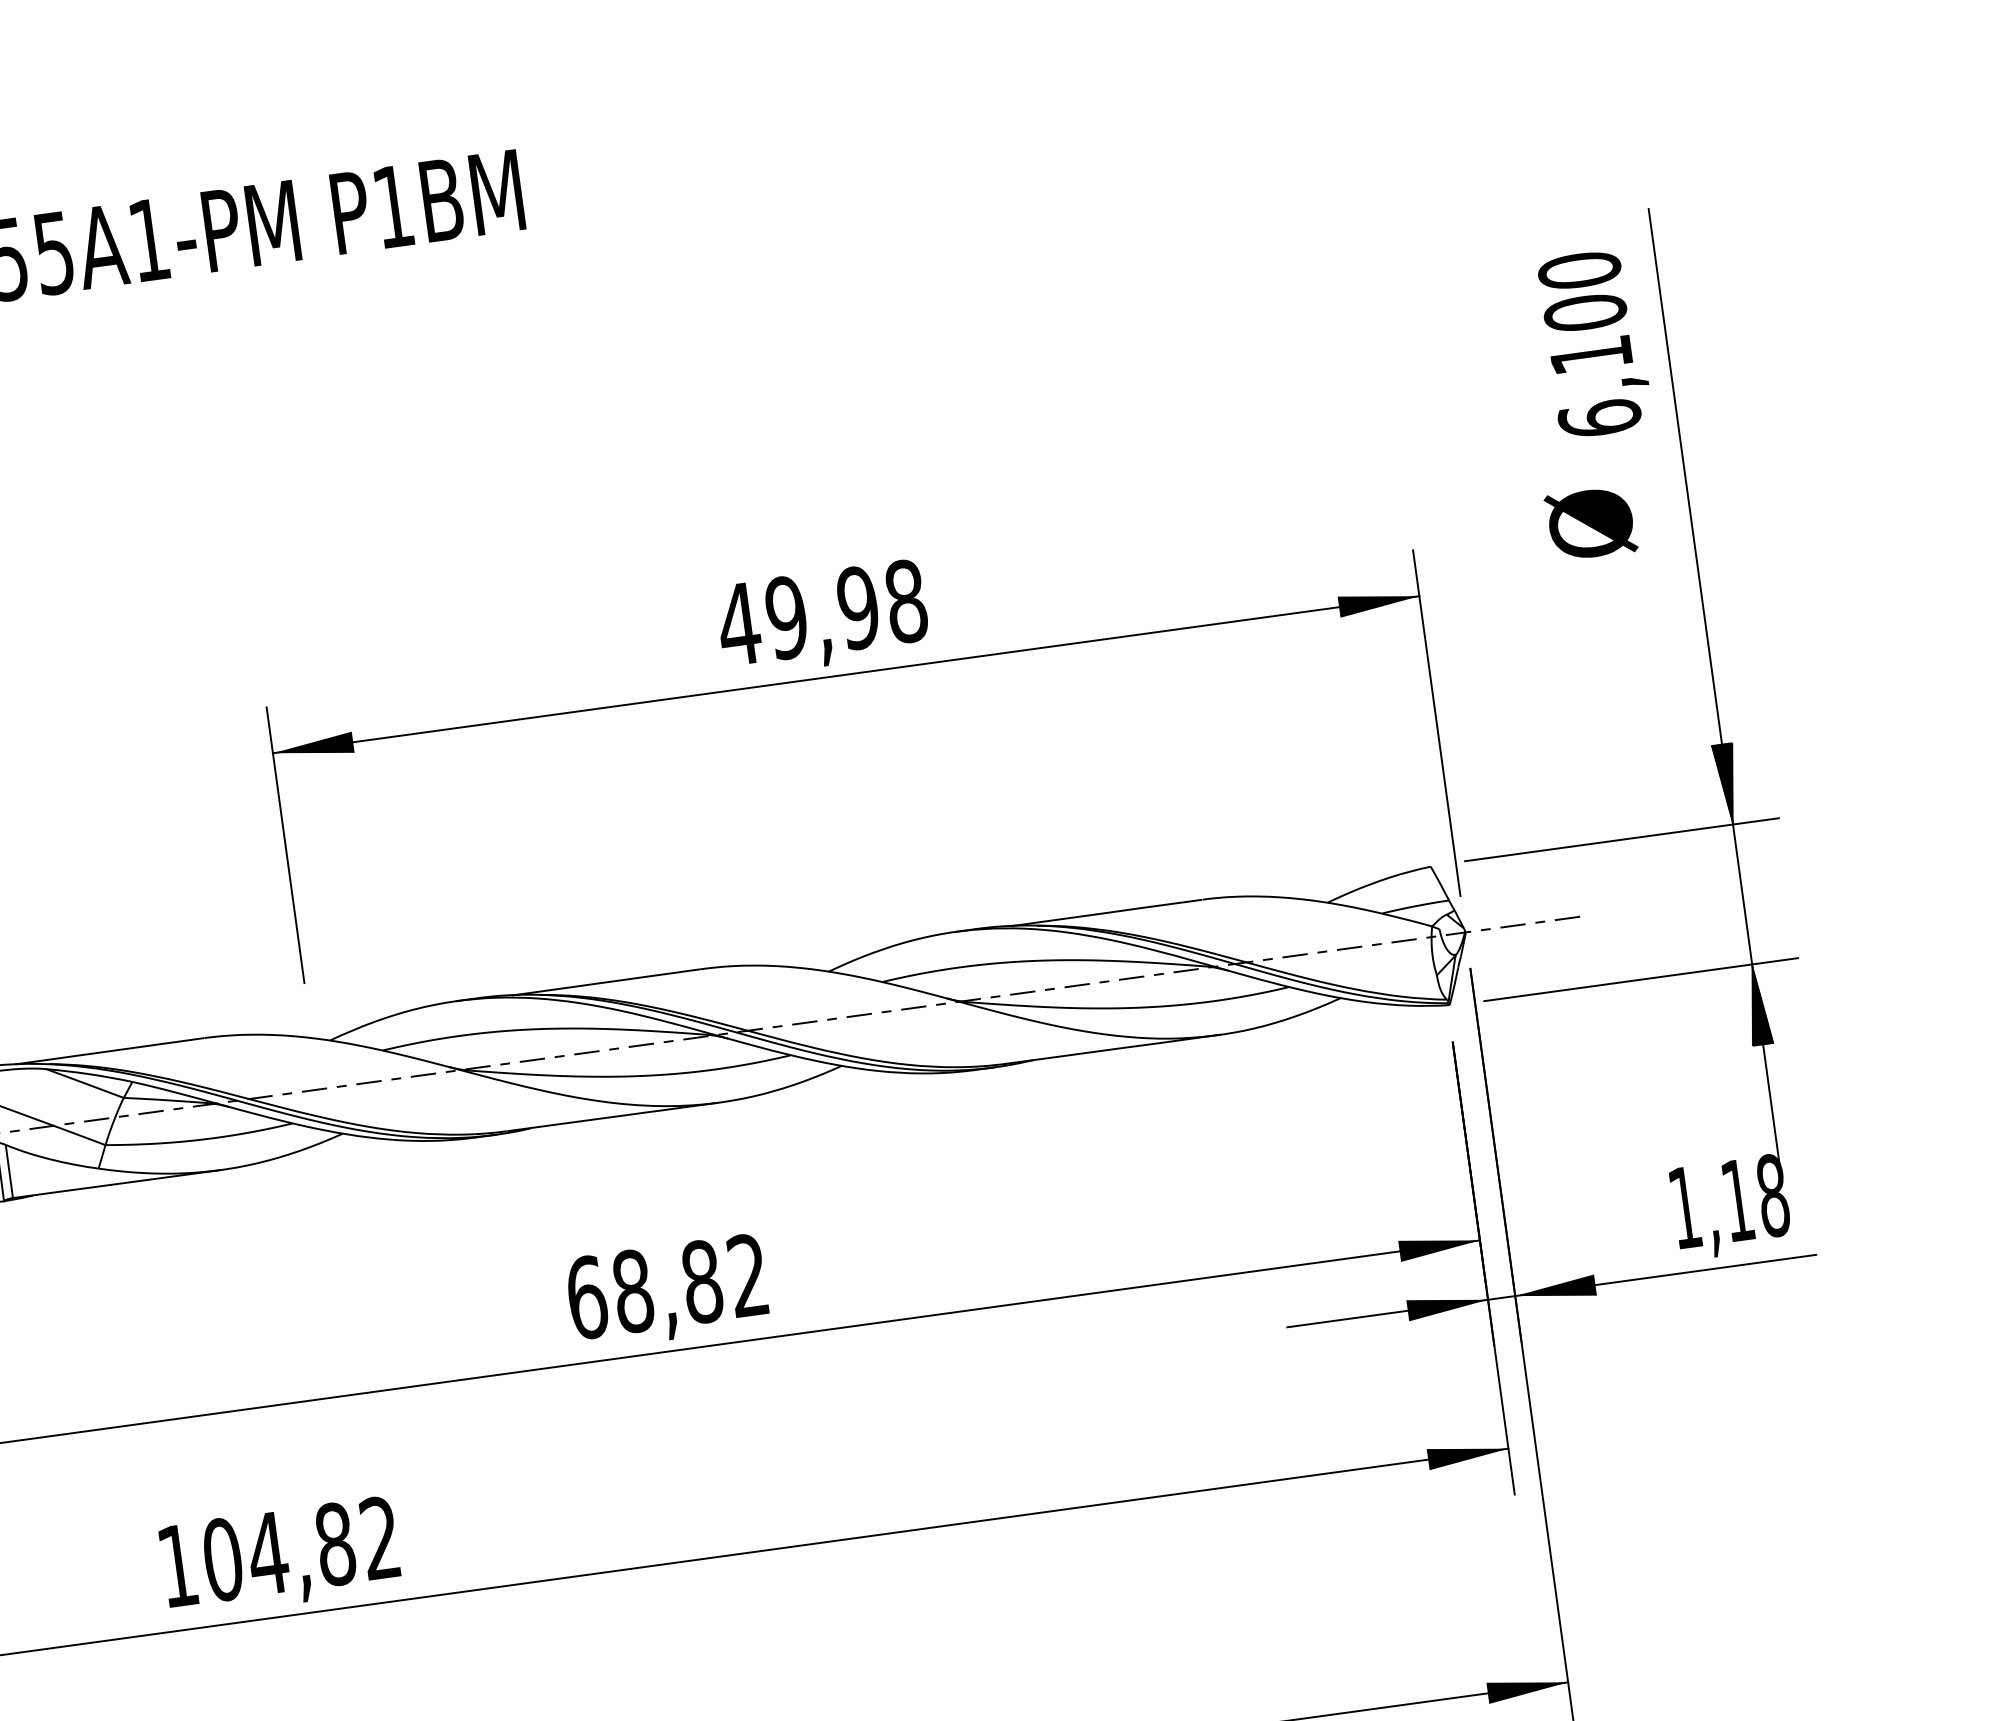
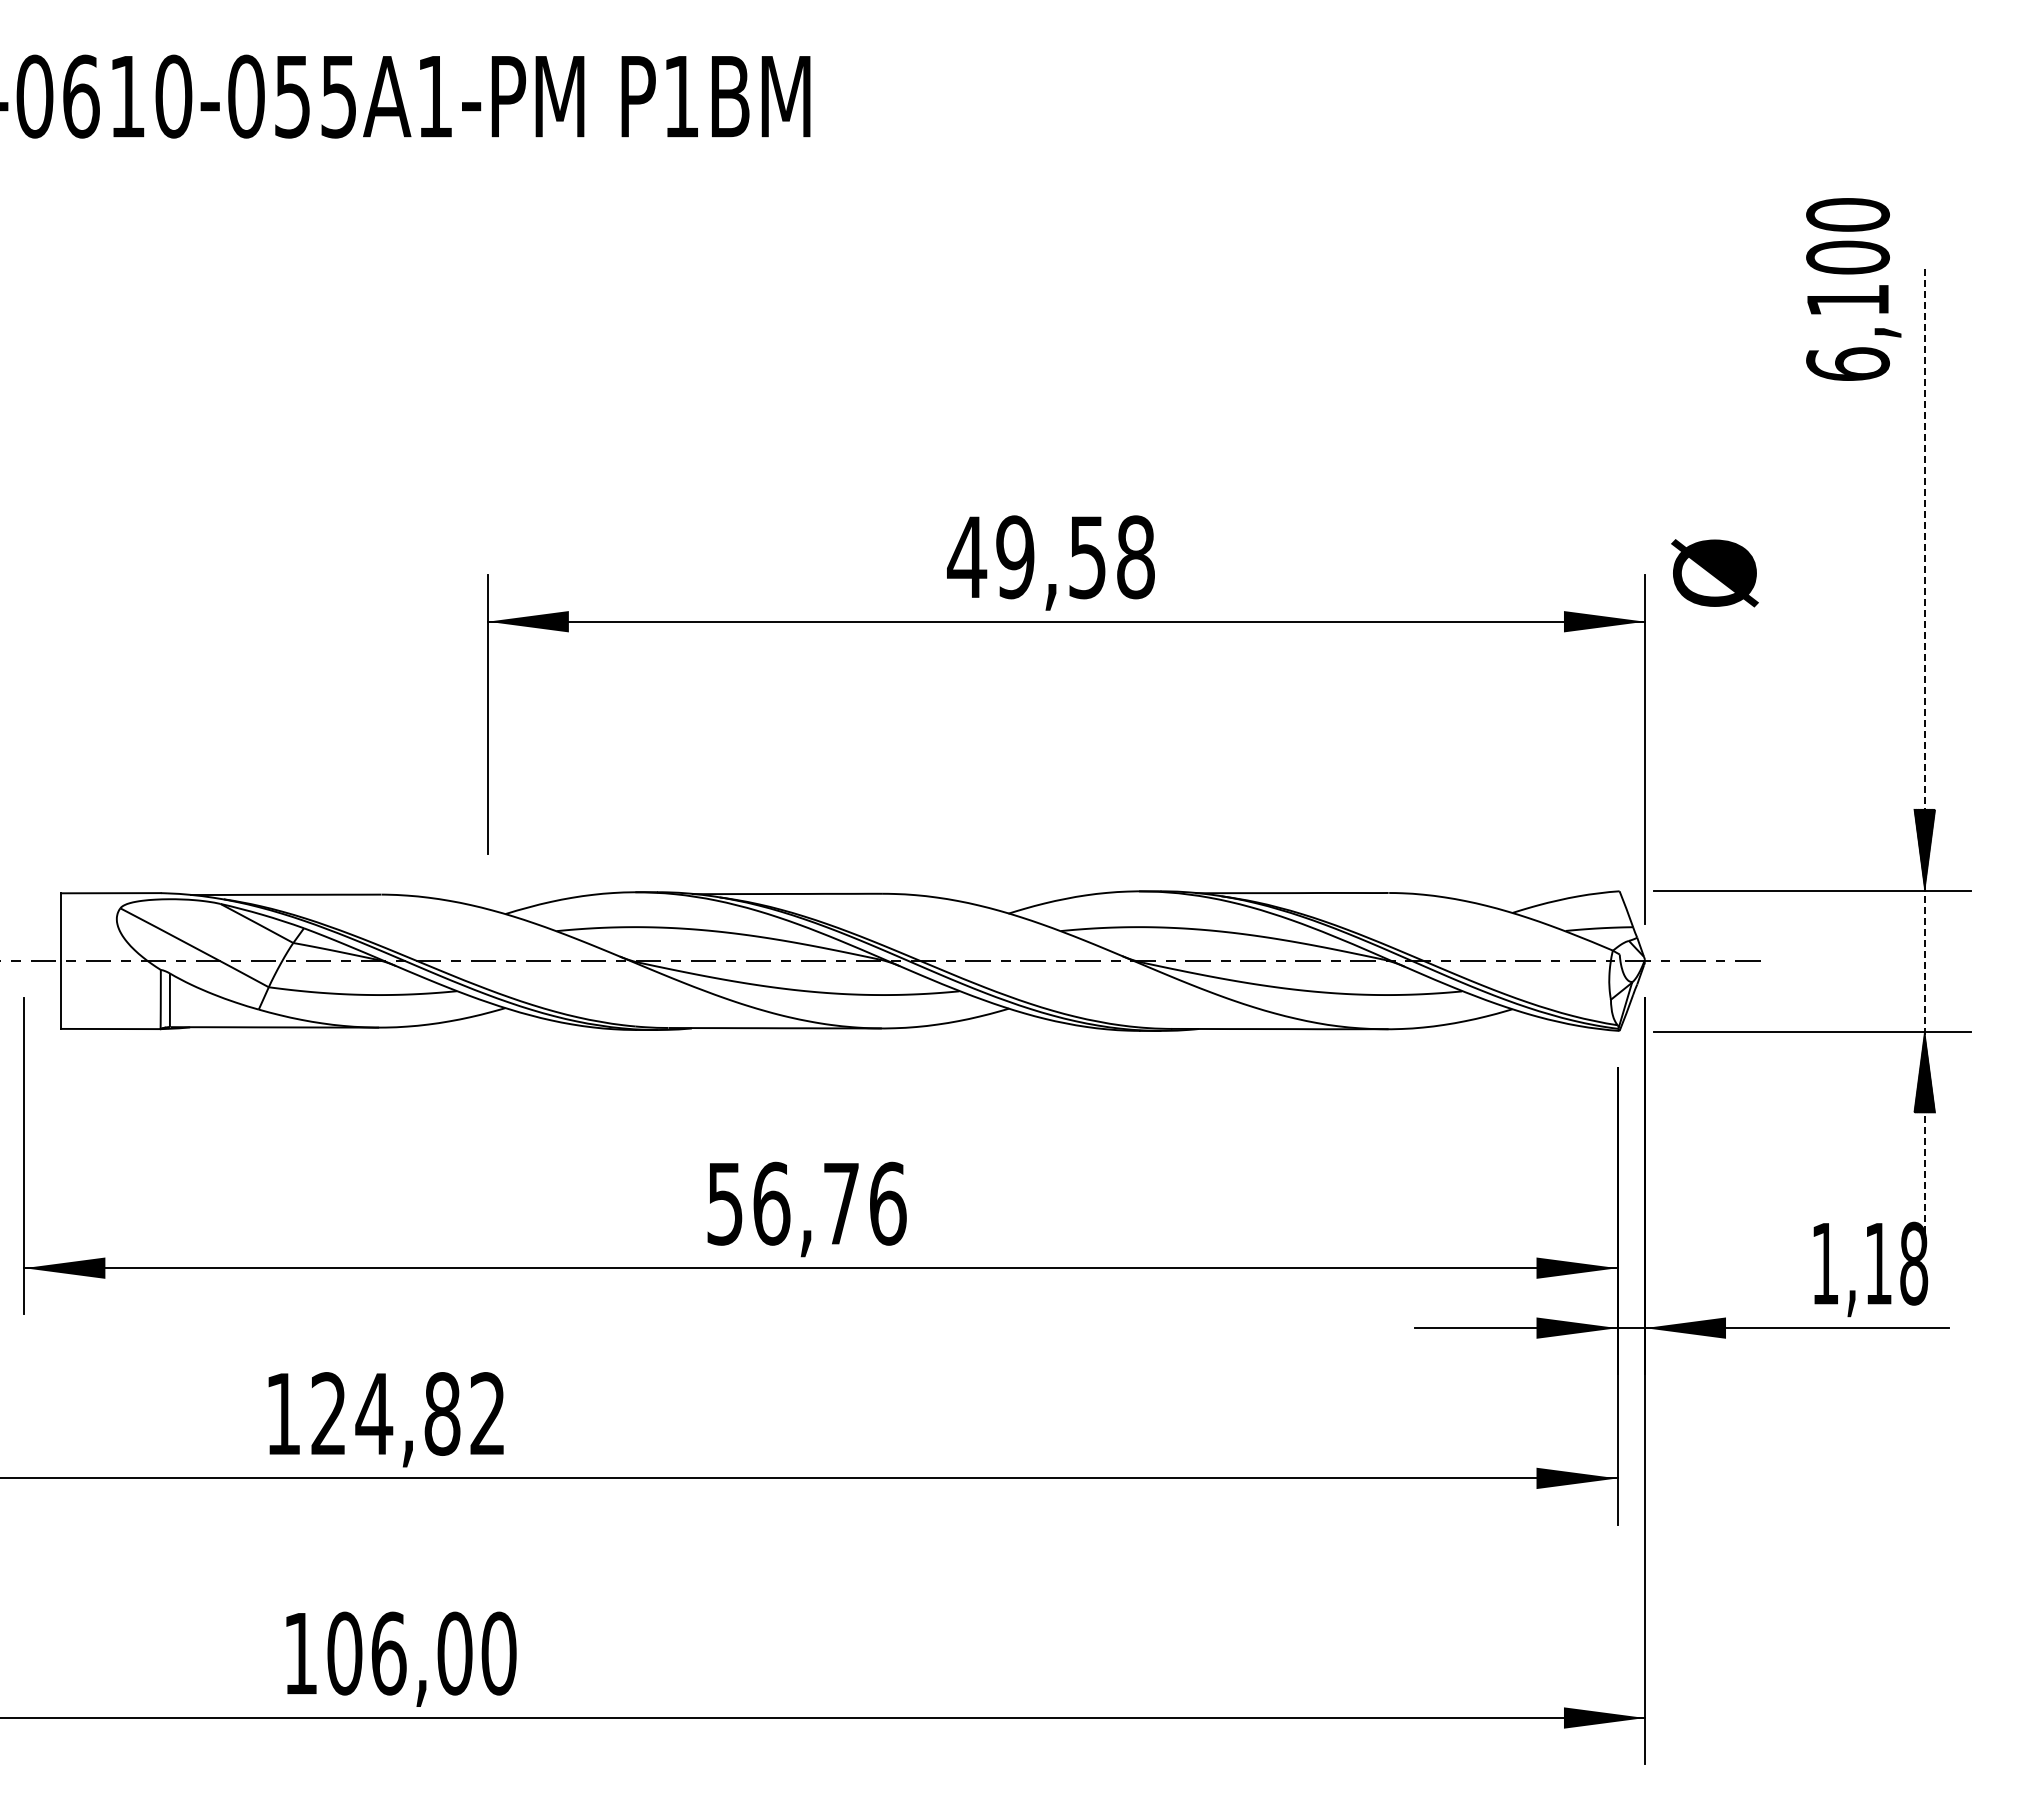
text: (1595, 343) -> (1853, 289), moved
text: (1590, 524) -> (1714, 573), moved
text: (858, 608) -> (1087, 557), 49,98 -> 49,58
line: (1713, 686) -> (1924, 751), solid -> dashed
text: (667, 1286) -> (806, 1203), 68,82 -> 56,76
text: (222, 1559) -> (328, 1413), 104,82 -> 124,82

